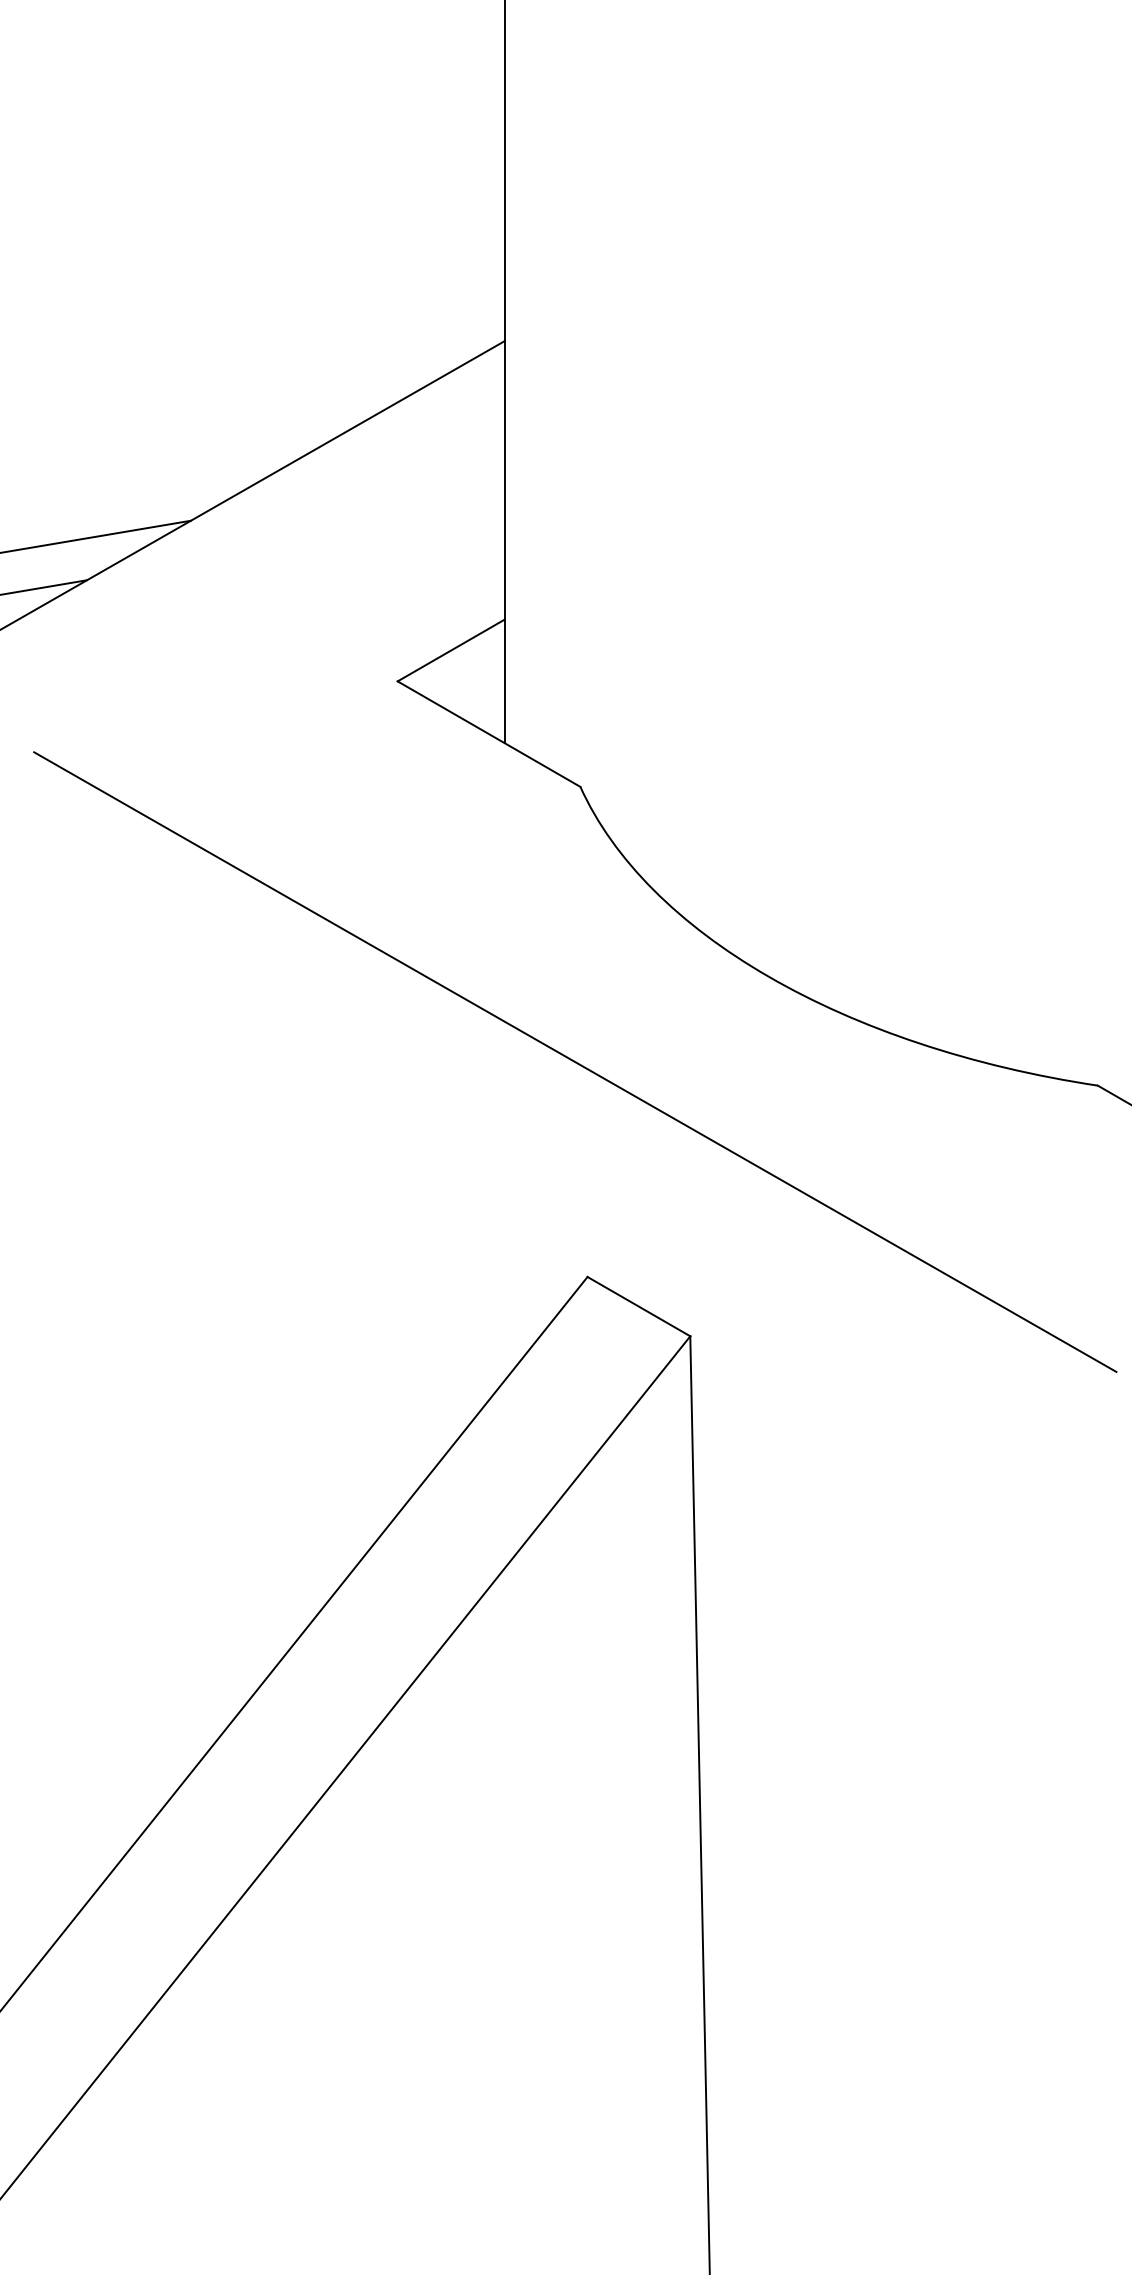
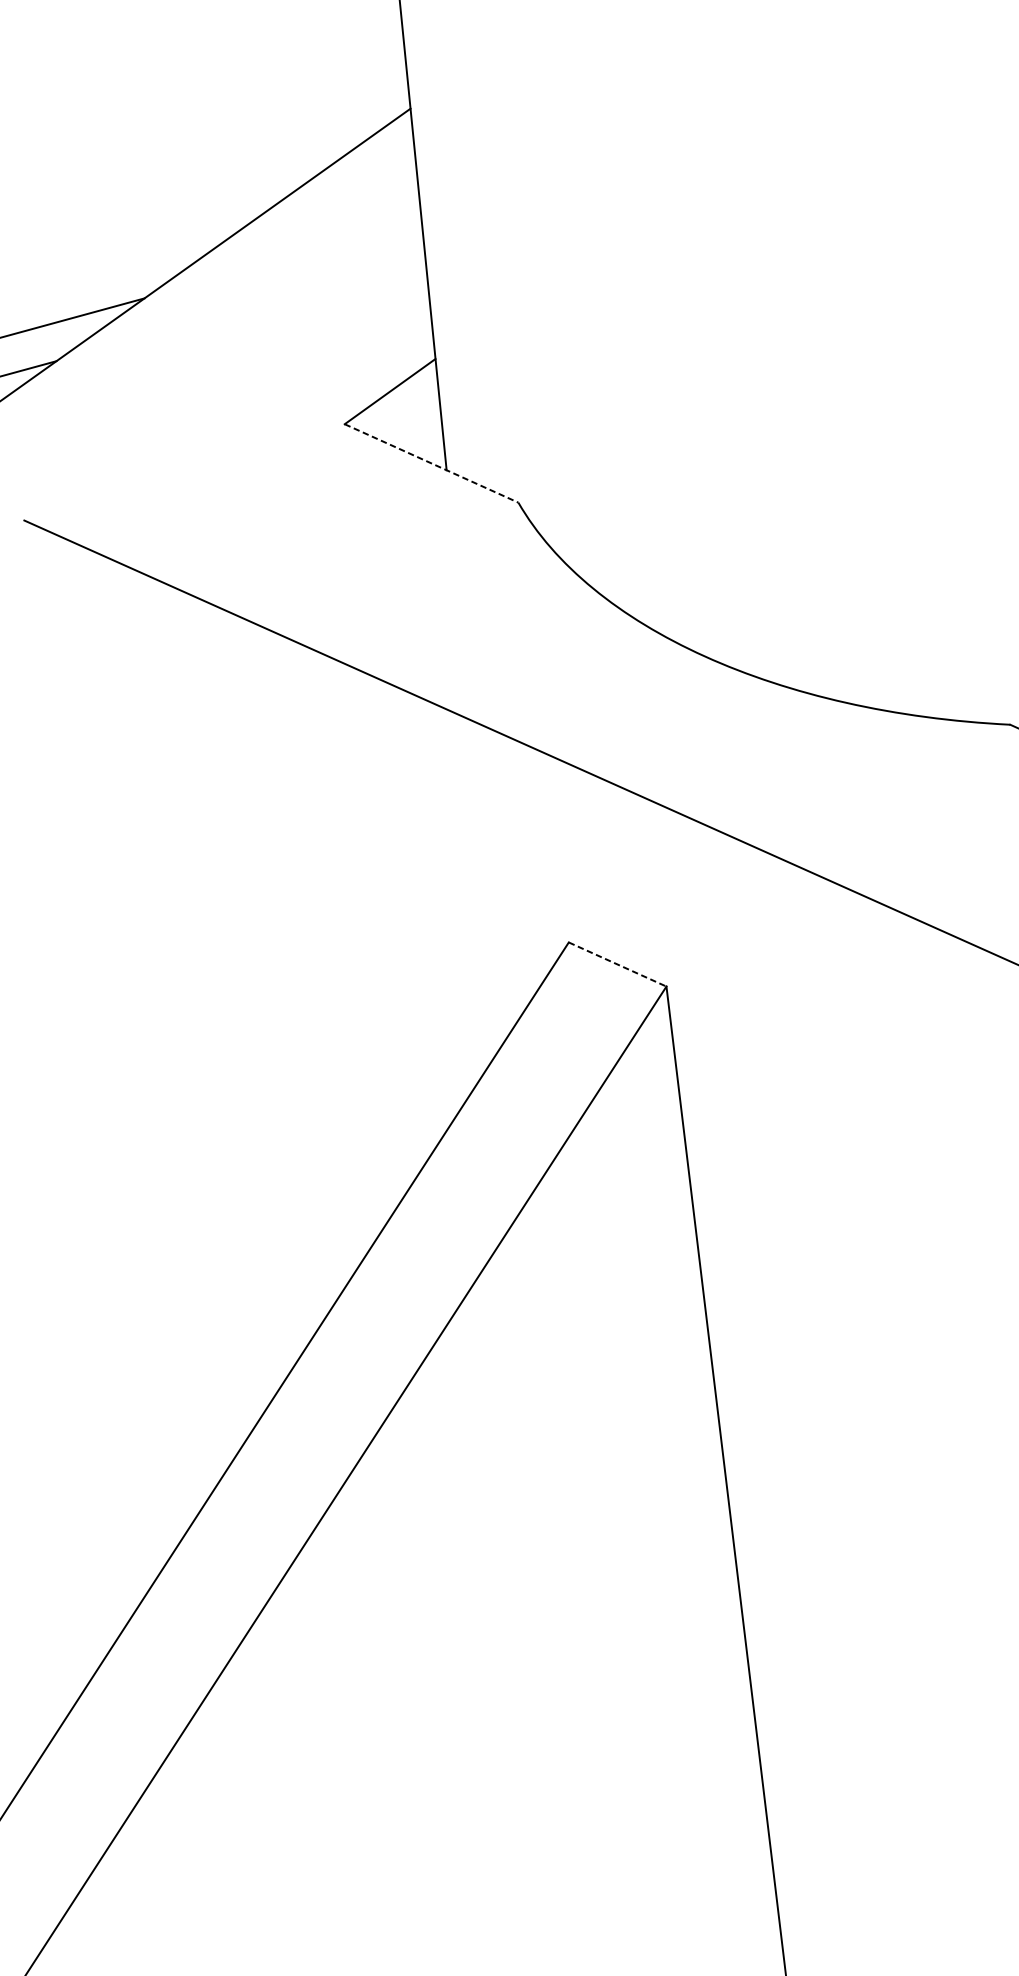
line: (489, 734) -> (432, 463), solid -> dashed
line: (639, 1306) -> (618, 964), solid -> dashed

